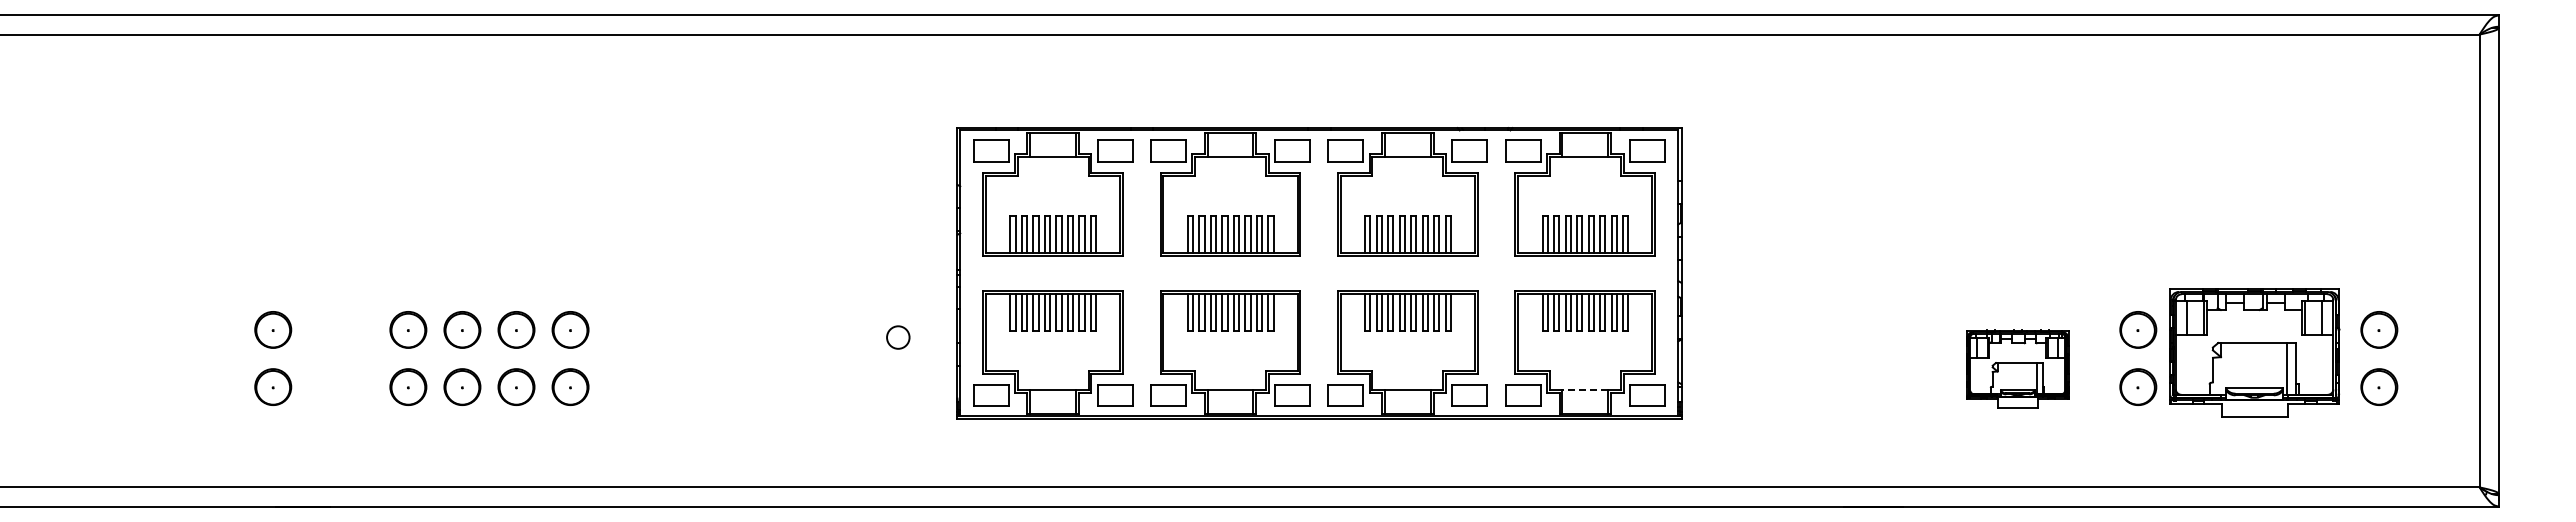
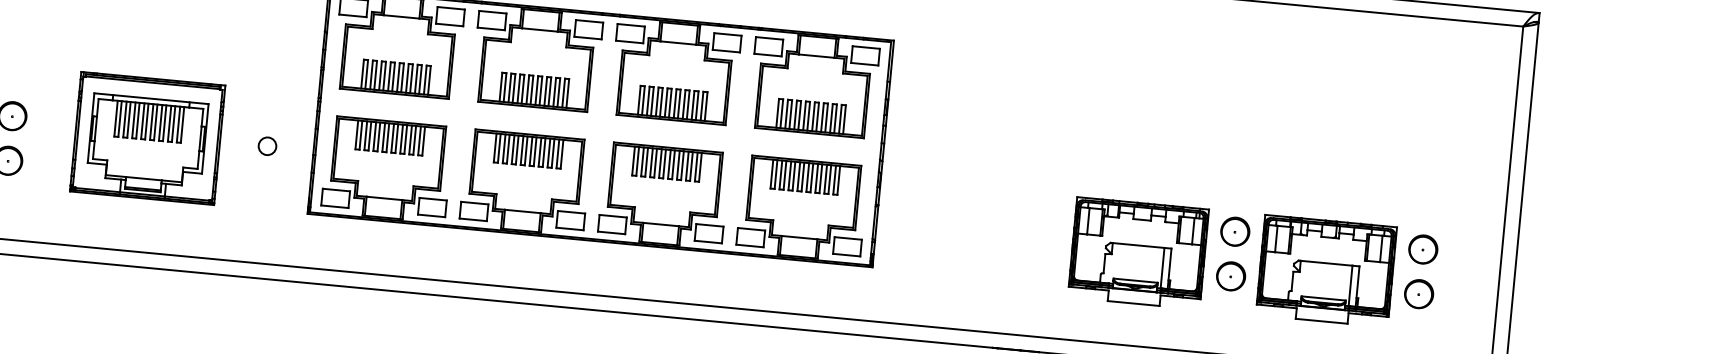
part: (744, 341) -> (147, 138), added
part: (2254, 352) -> (1326, 270), moved
part: (2017, 368) -> (1138, 252), size x1.67
line: (1585, 389) -> (799, 237), dashed -> solid

